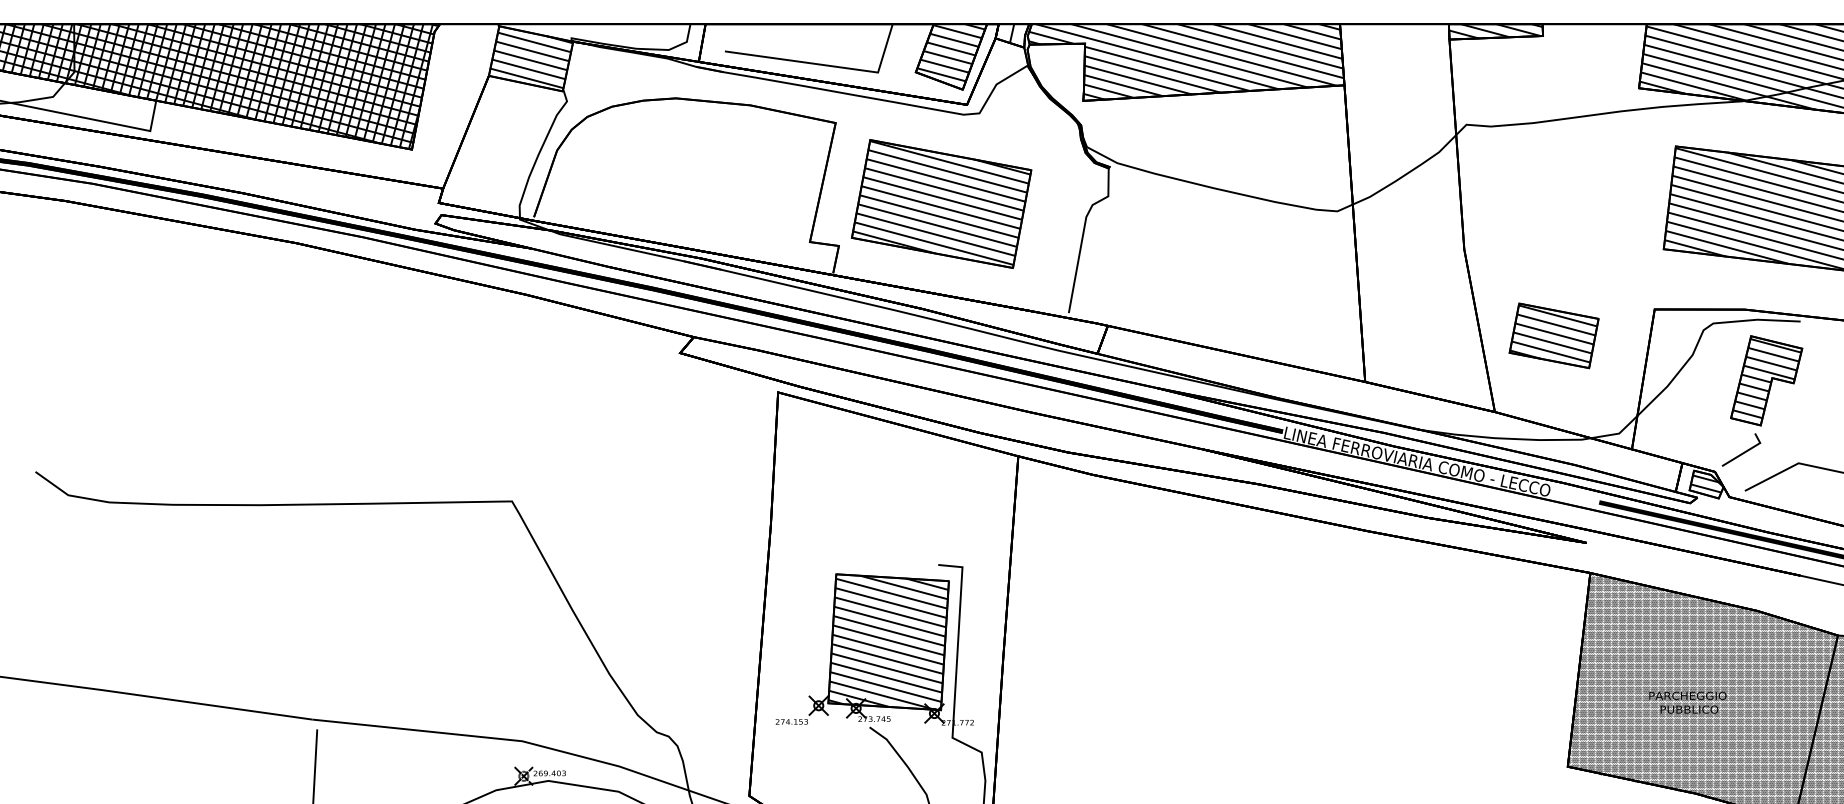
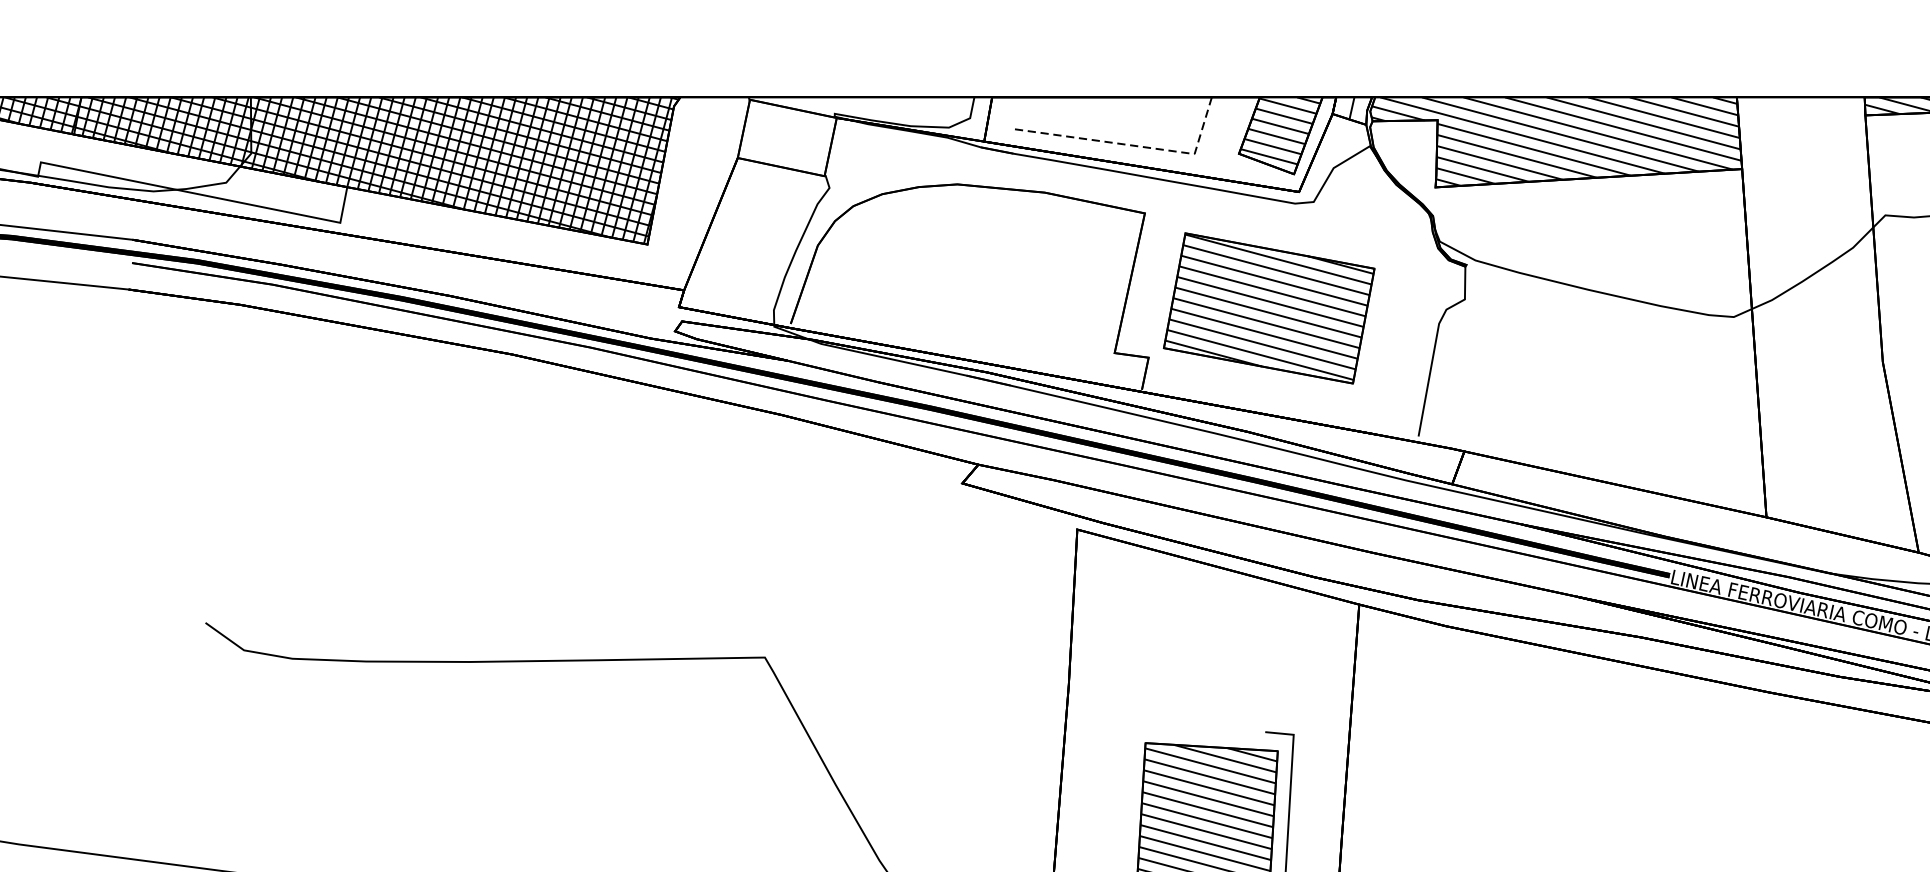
hatch: (531, 60) -> (787, 139), removed
line: (826, 65) -> (1134, 145), solid -> dashed

